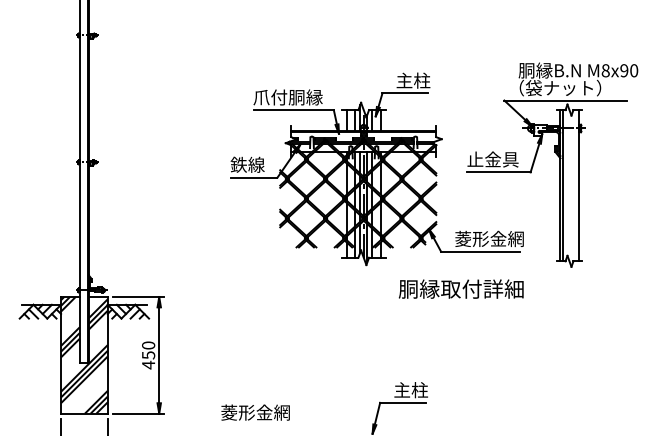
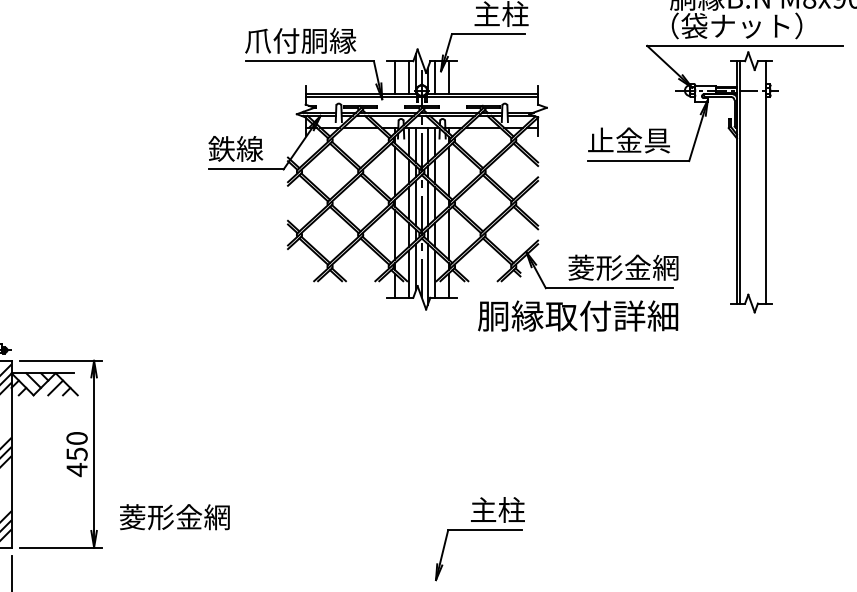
text: (460, 288) -> (576, 315), moved
text: (255, 412) -> (174, 516), moved

